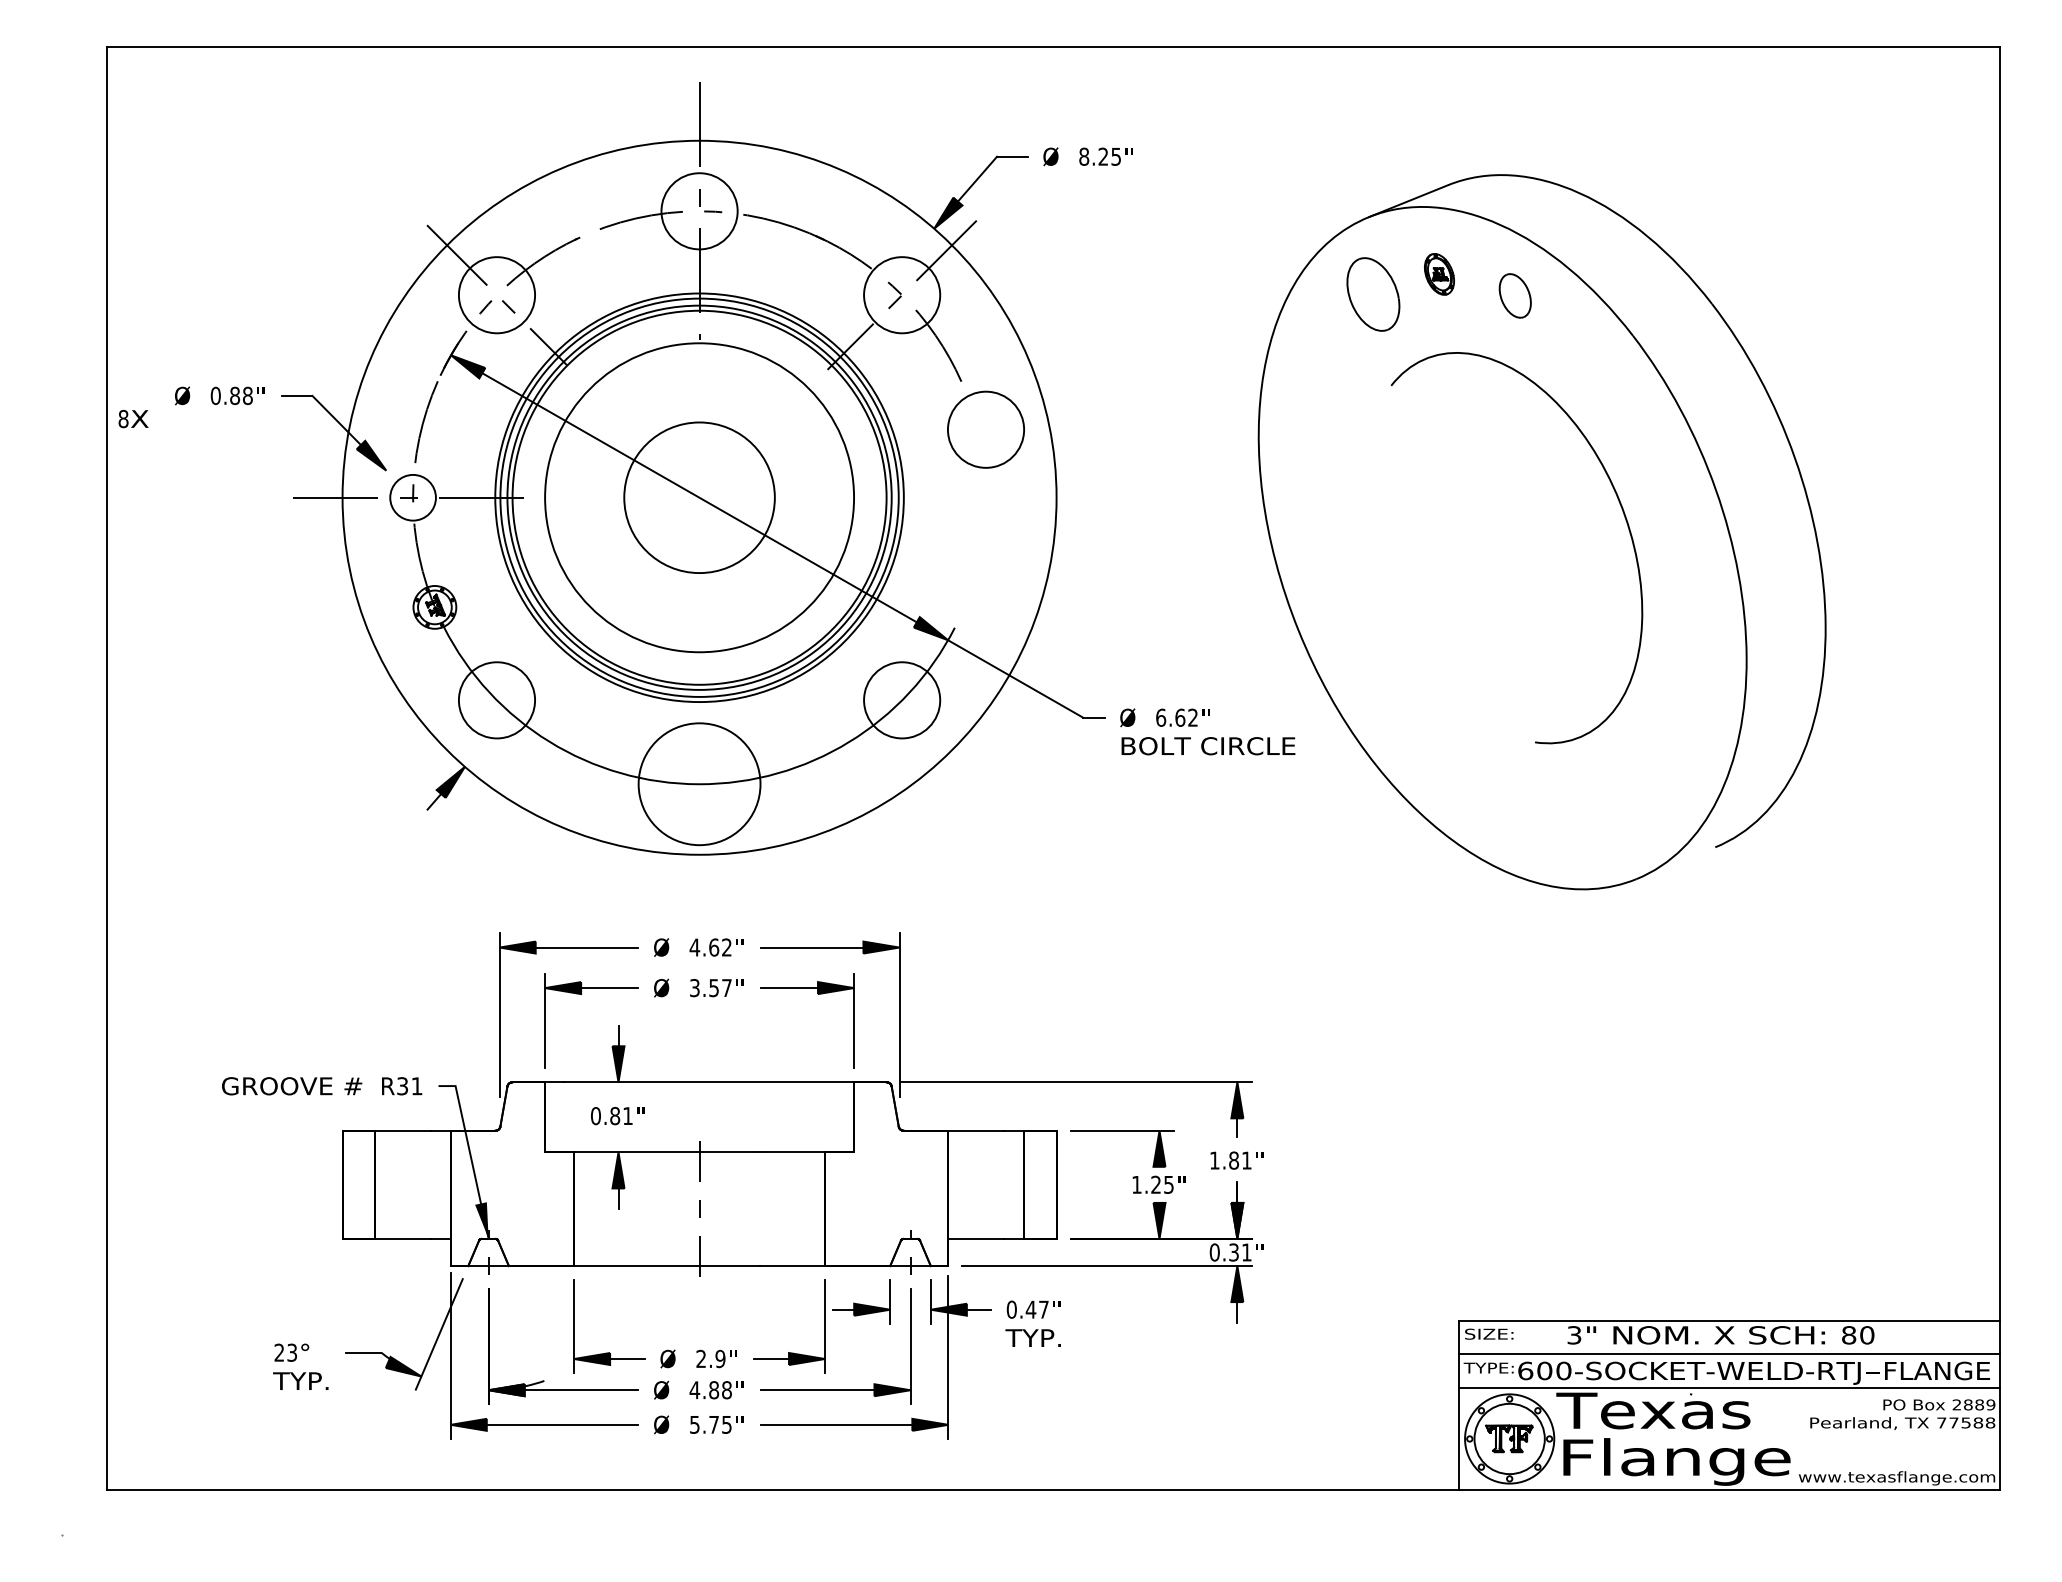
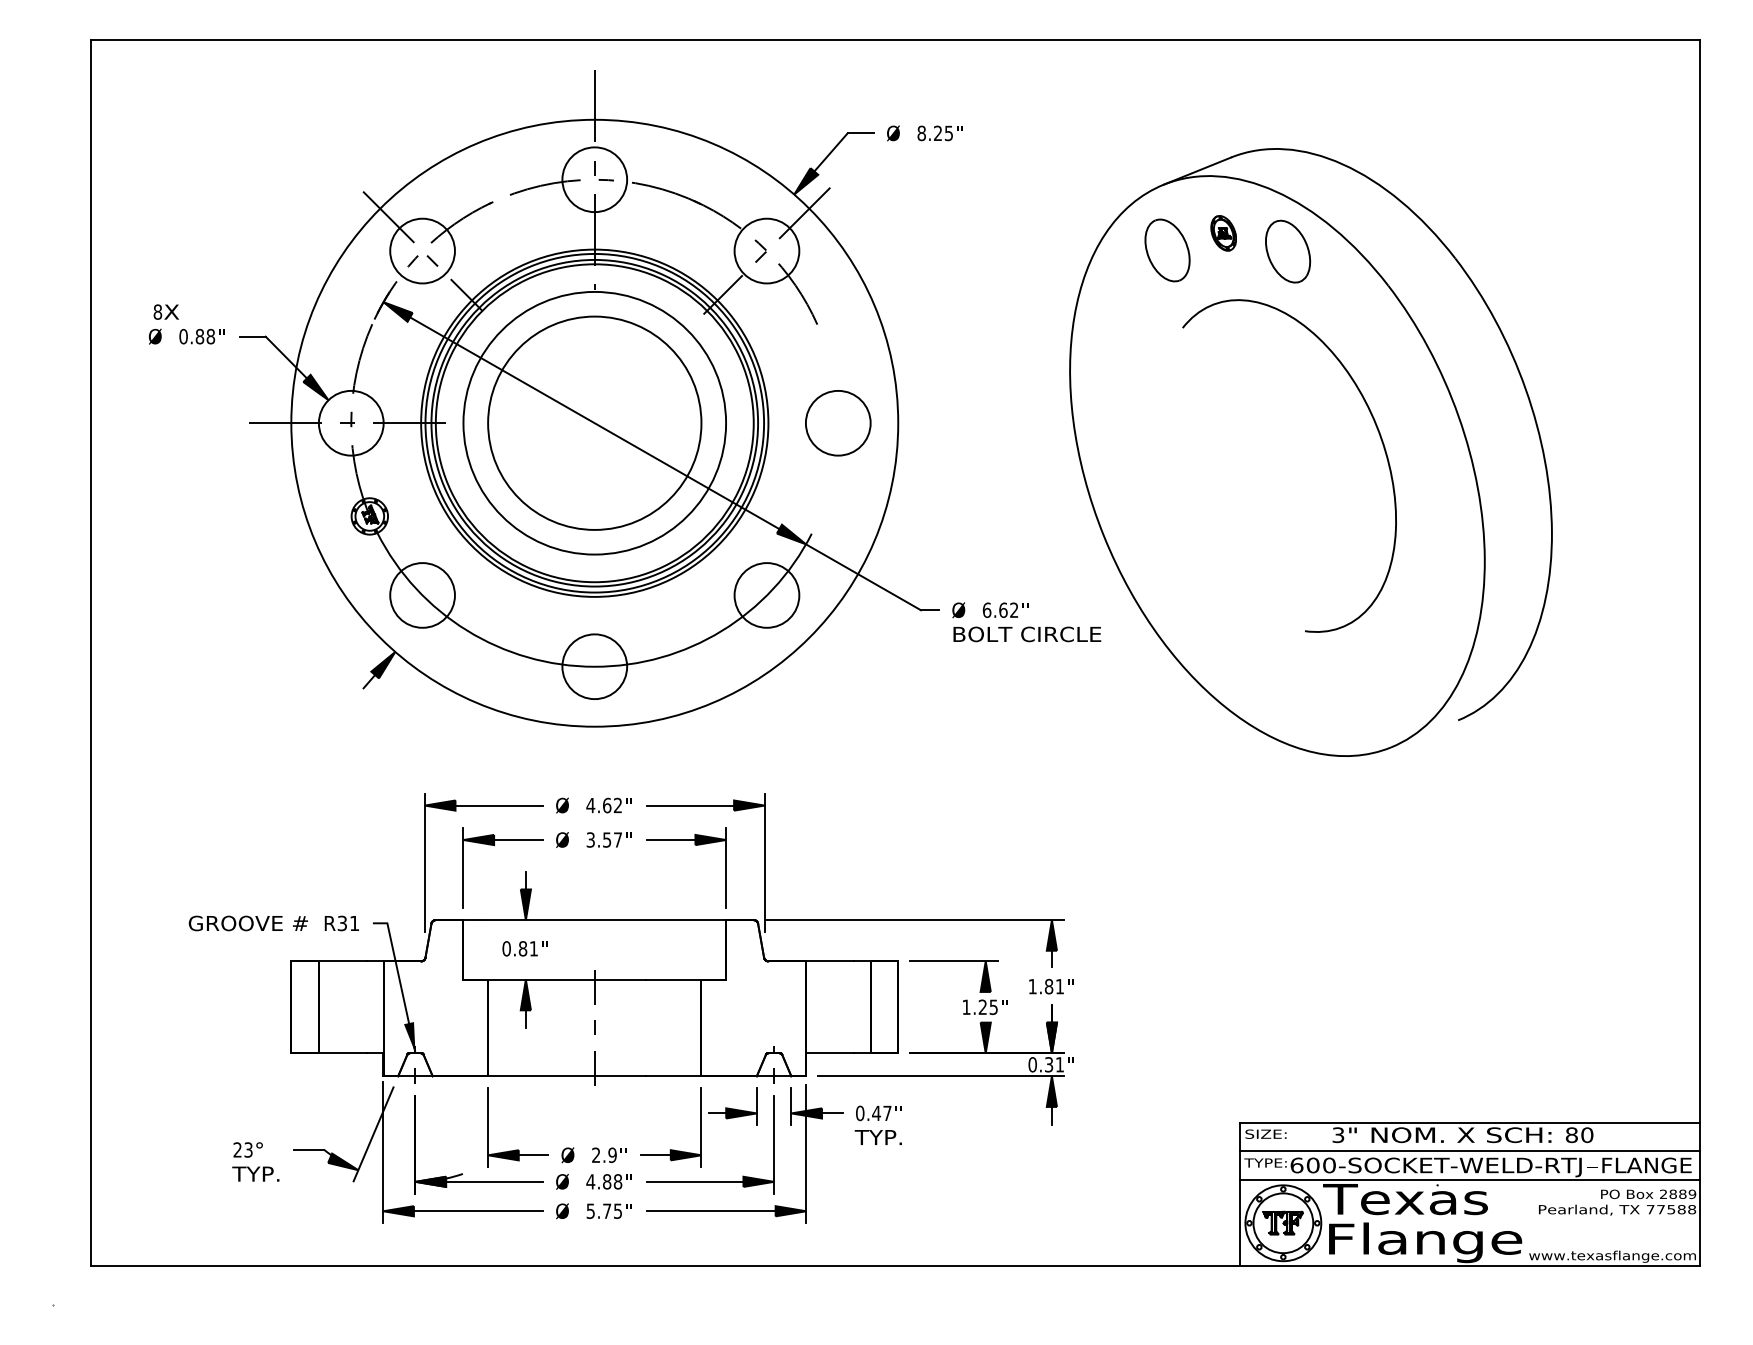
part: (1515, 295) -> (1288, 251), size x1.67
text: (133, 418) -> (166, 311), moved
circle: (985, 429) -> (837, 423), moved
circle: (413, 497) -> (351, 423), size x1.67
circle: (699, 497) -> (594, 423), size x1.67
circle: (699, 784) -> (594, 666), size x0.62

